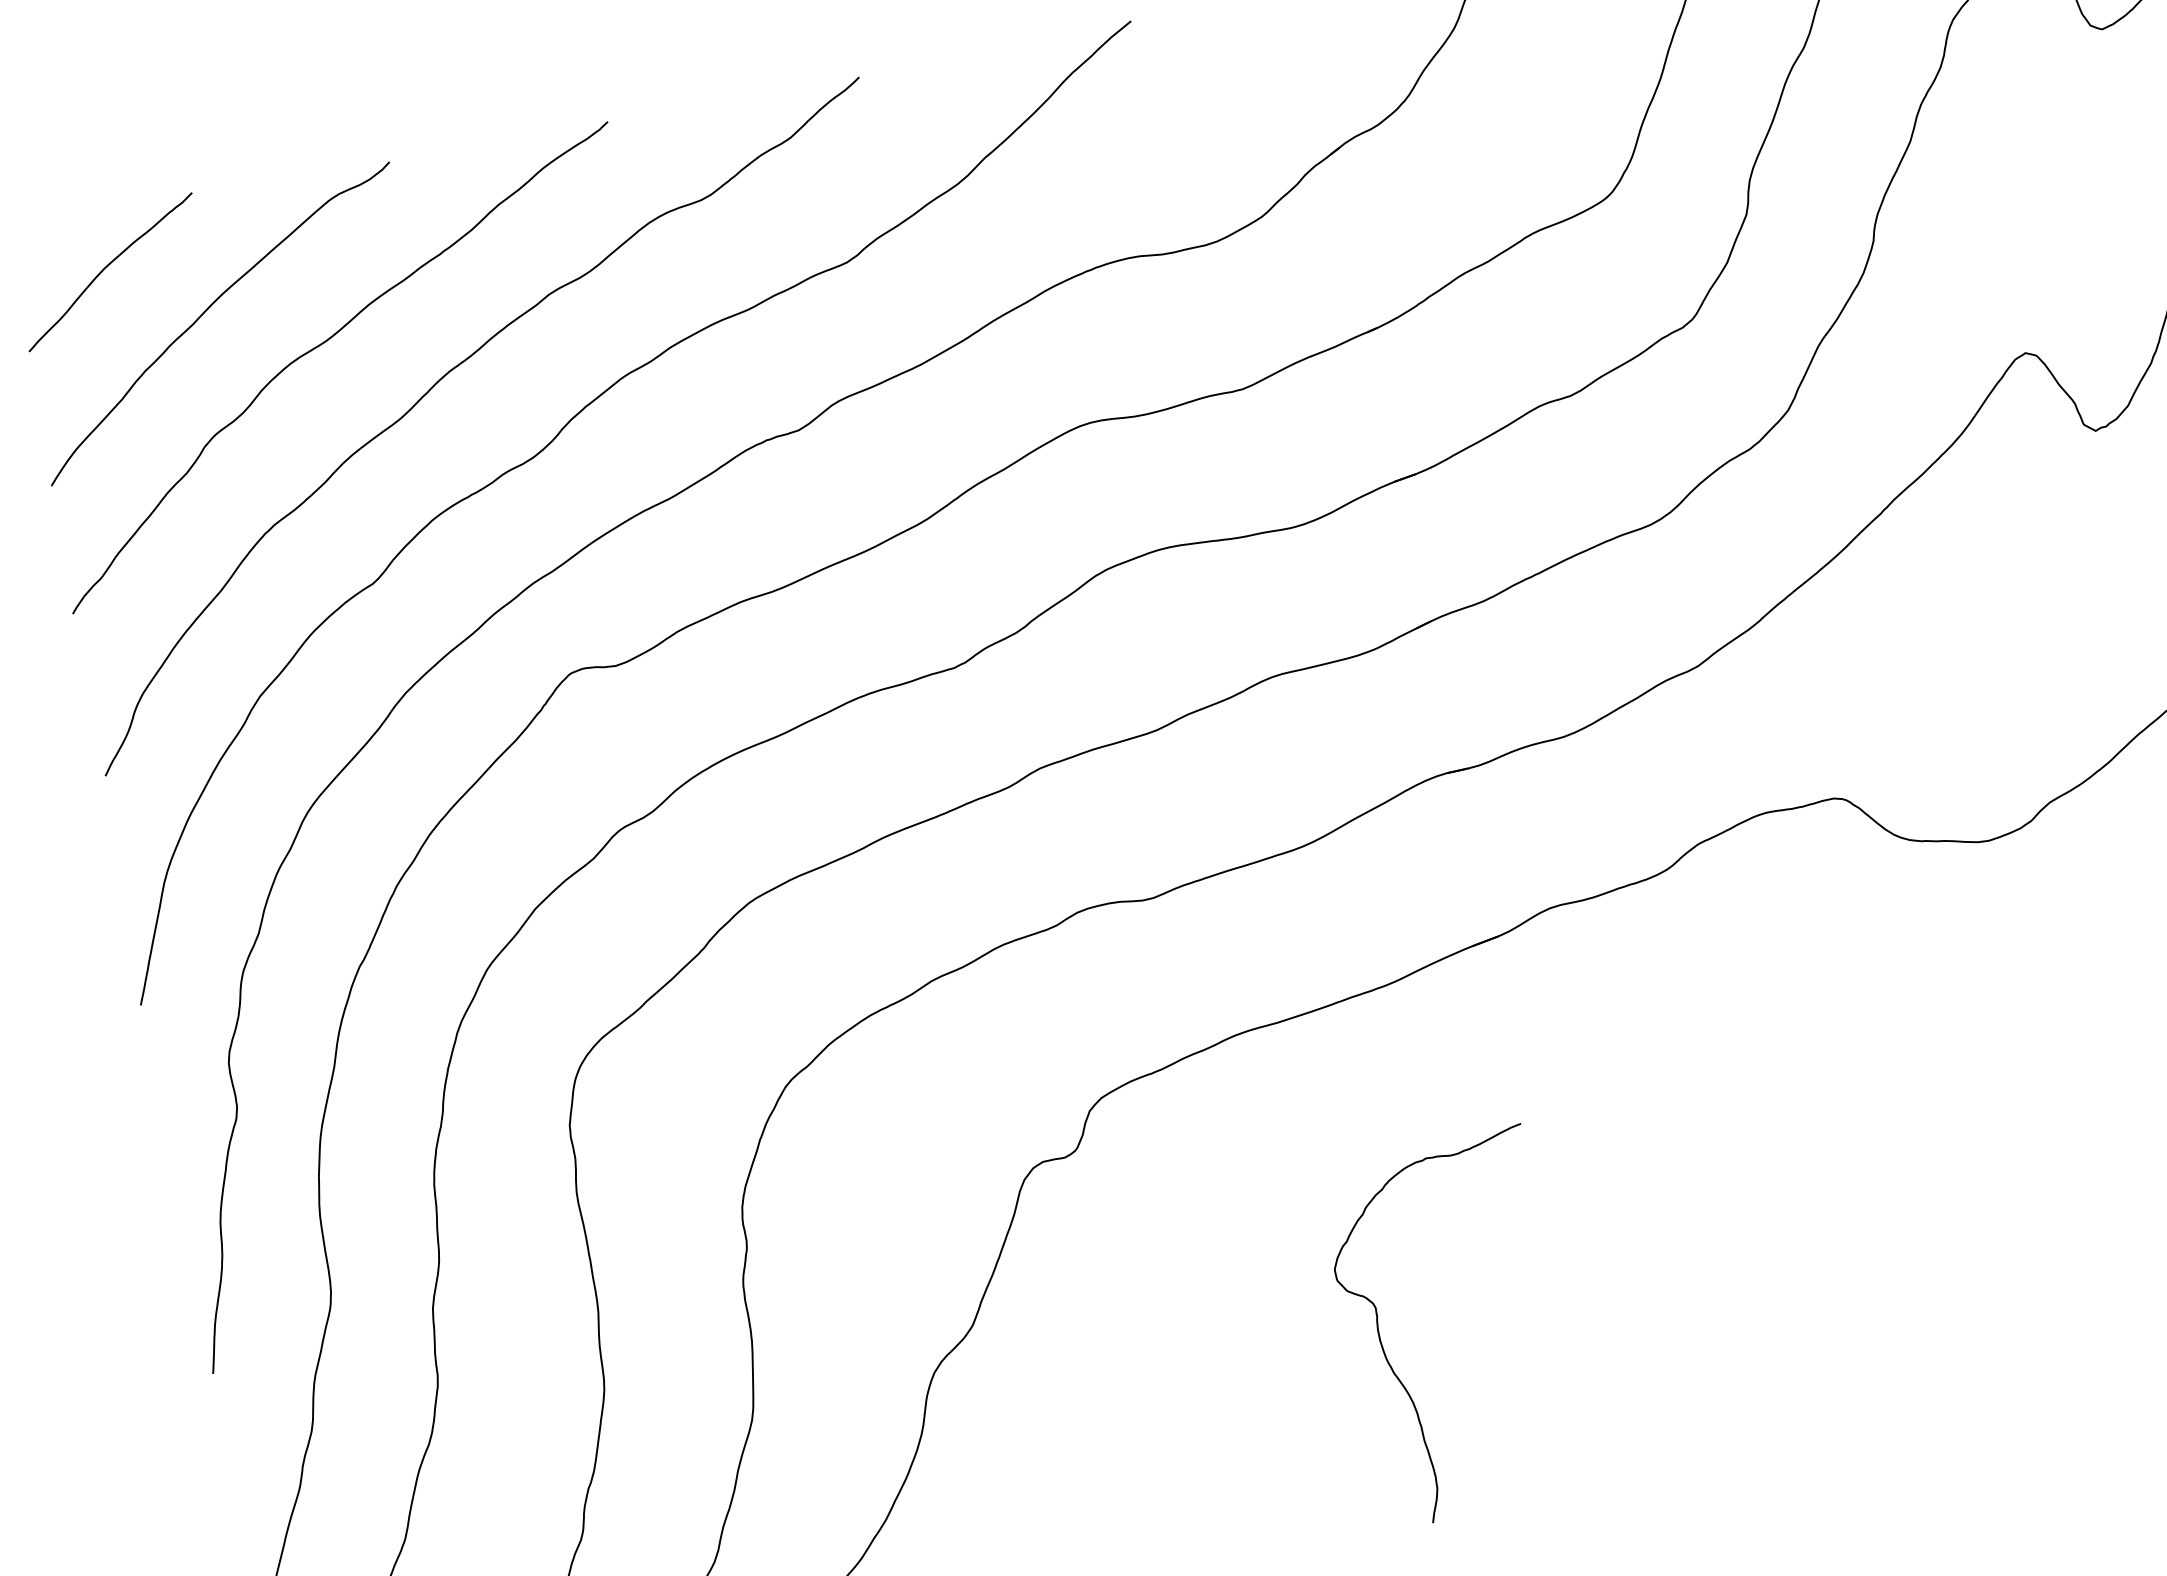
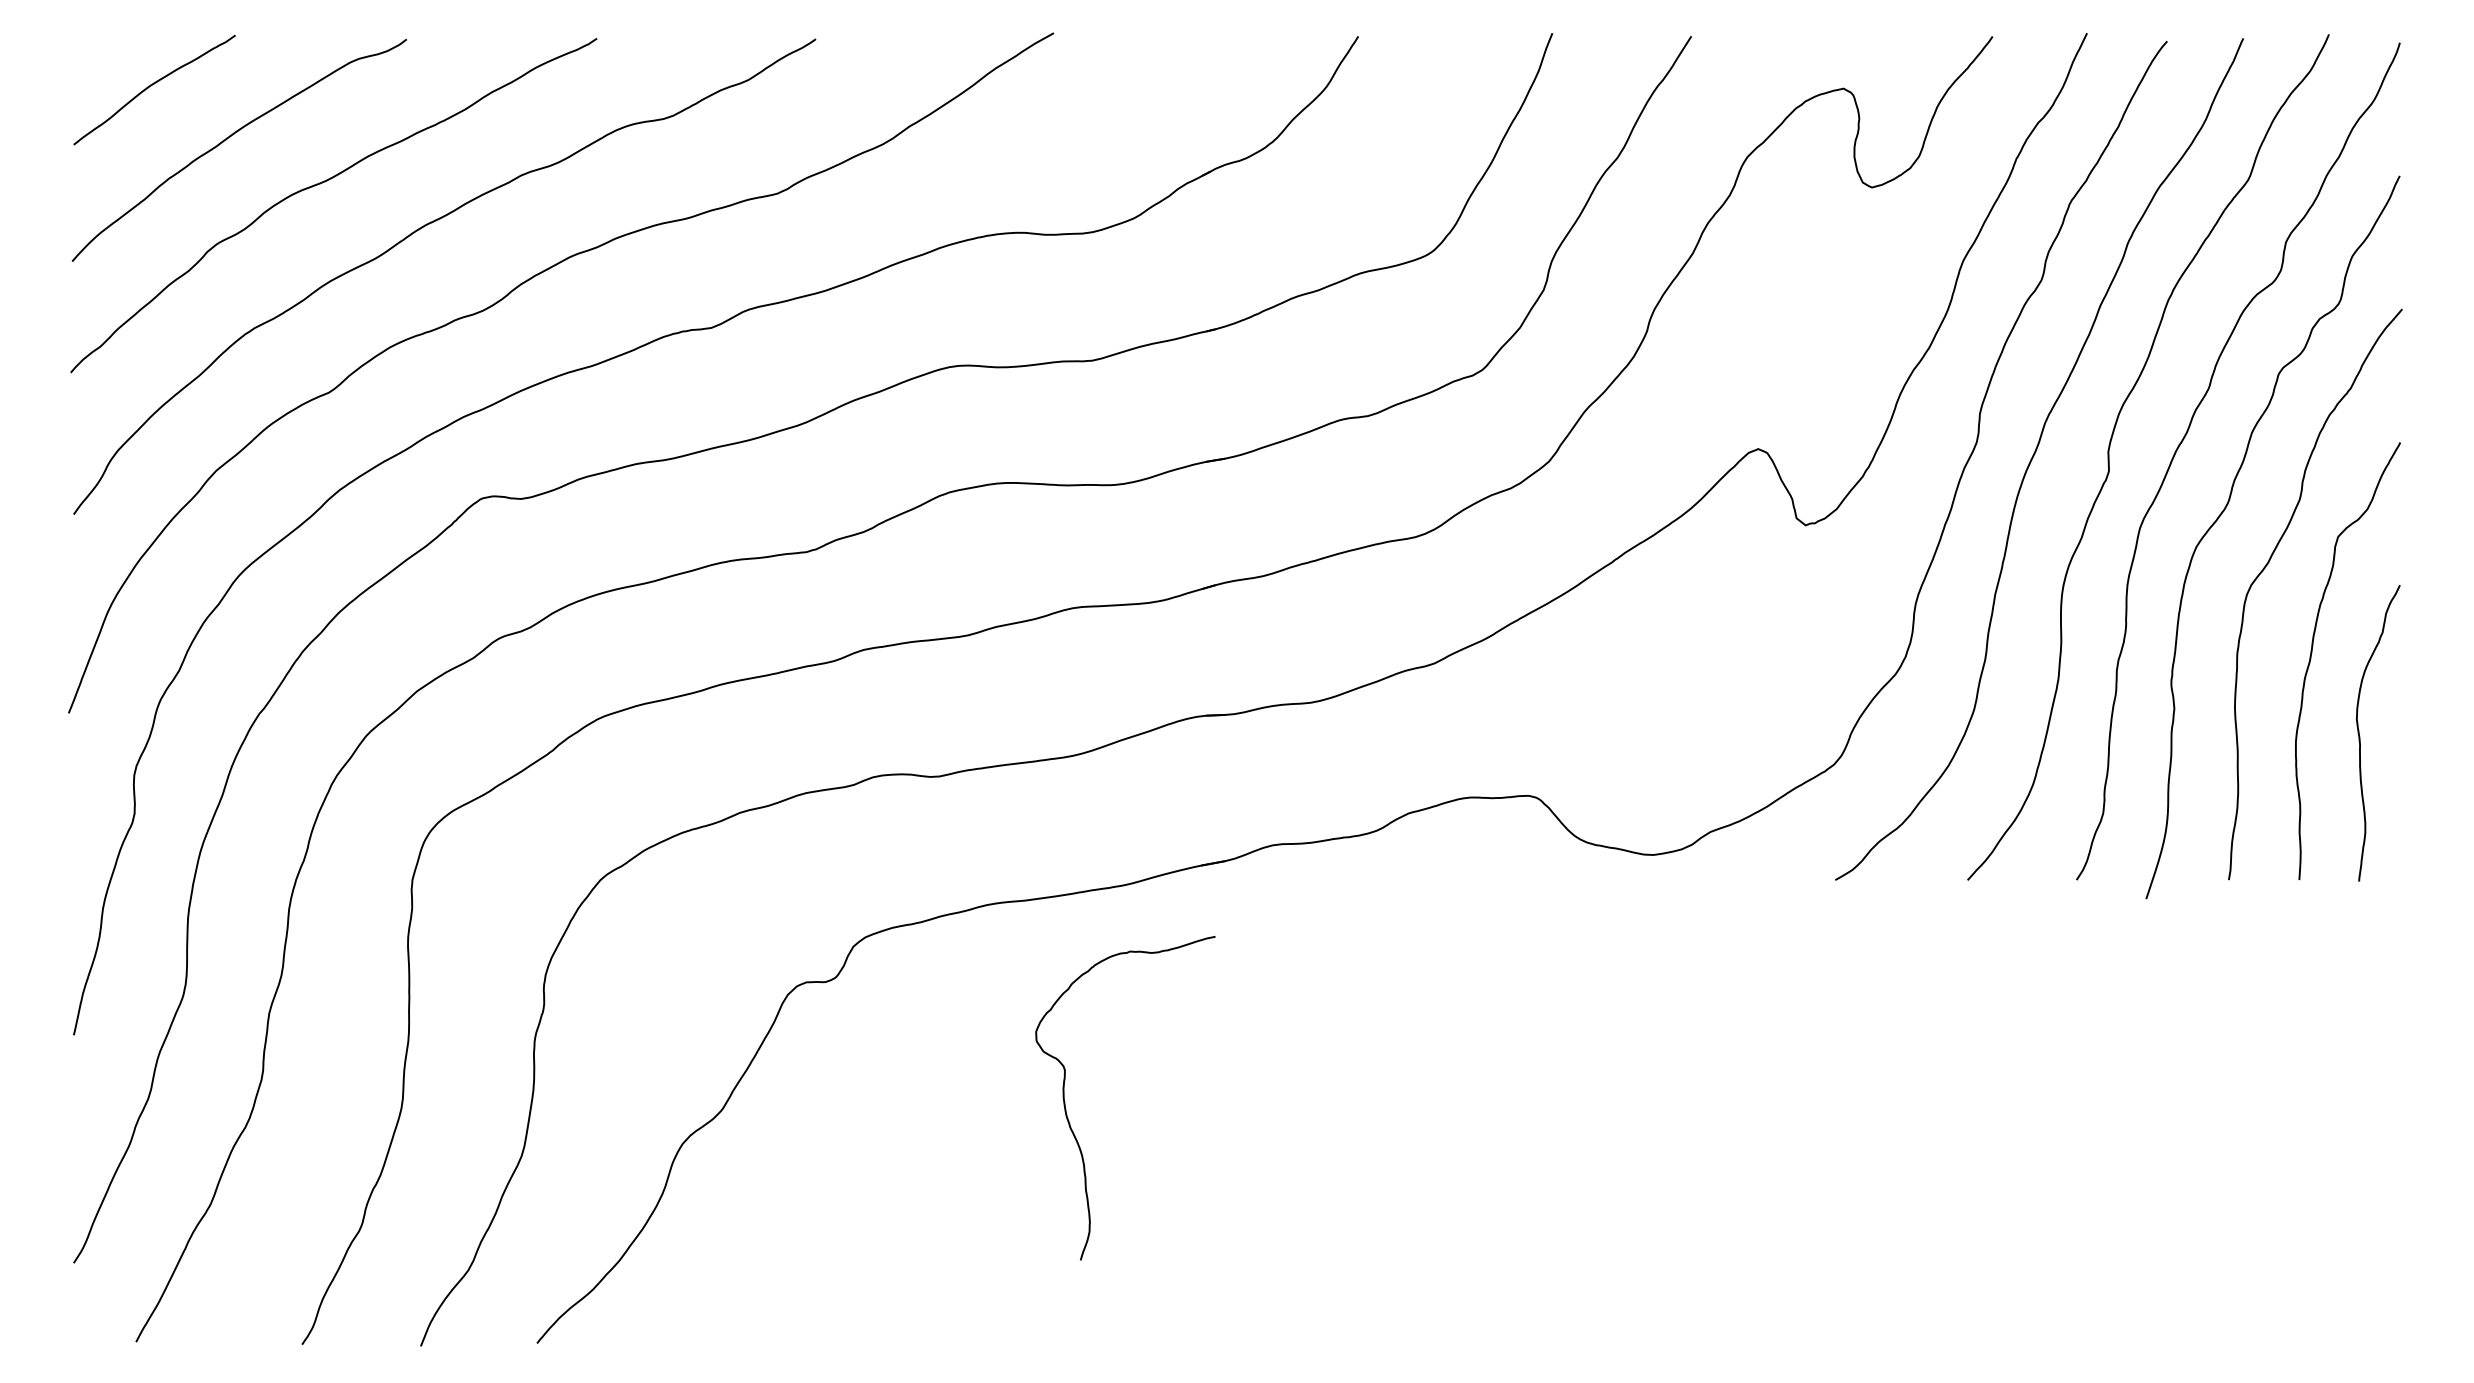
curve: (1385, 1351) -> (1066, 1108), moved

